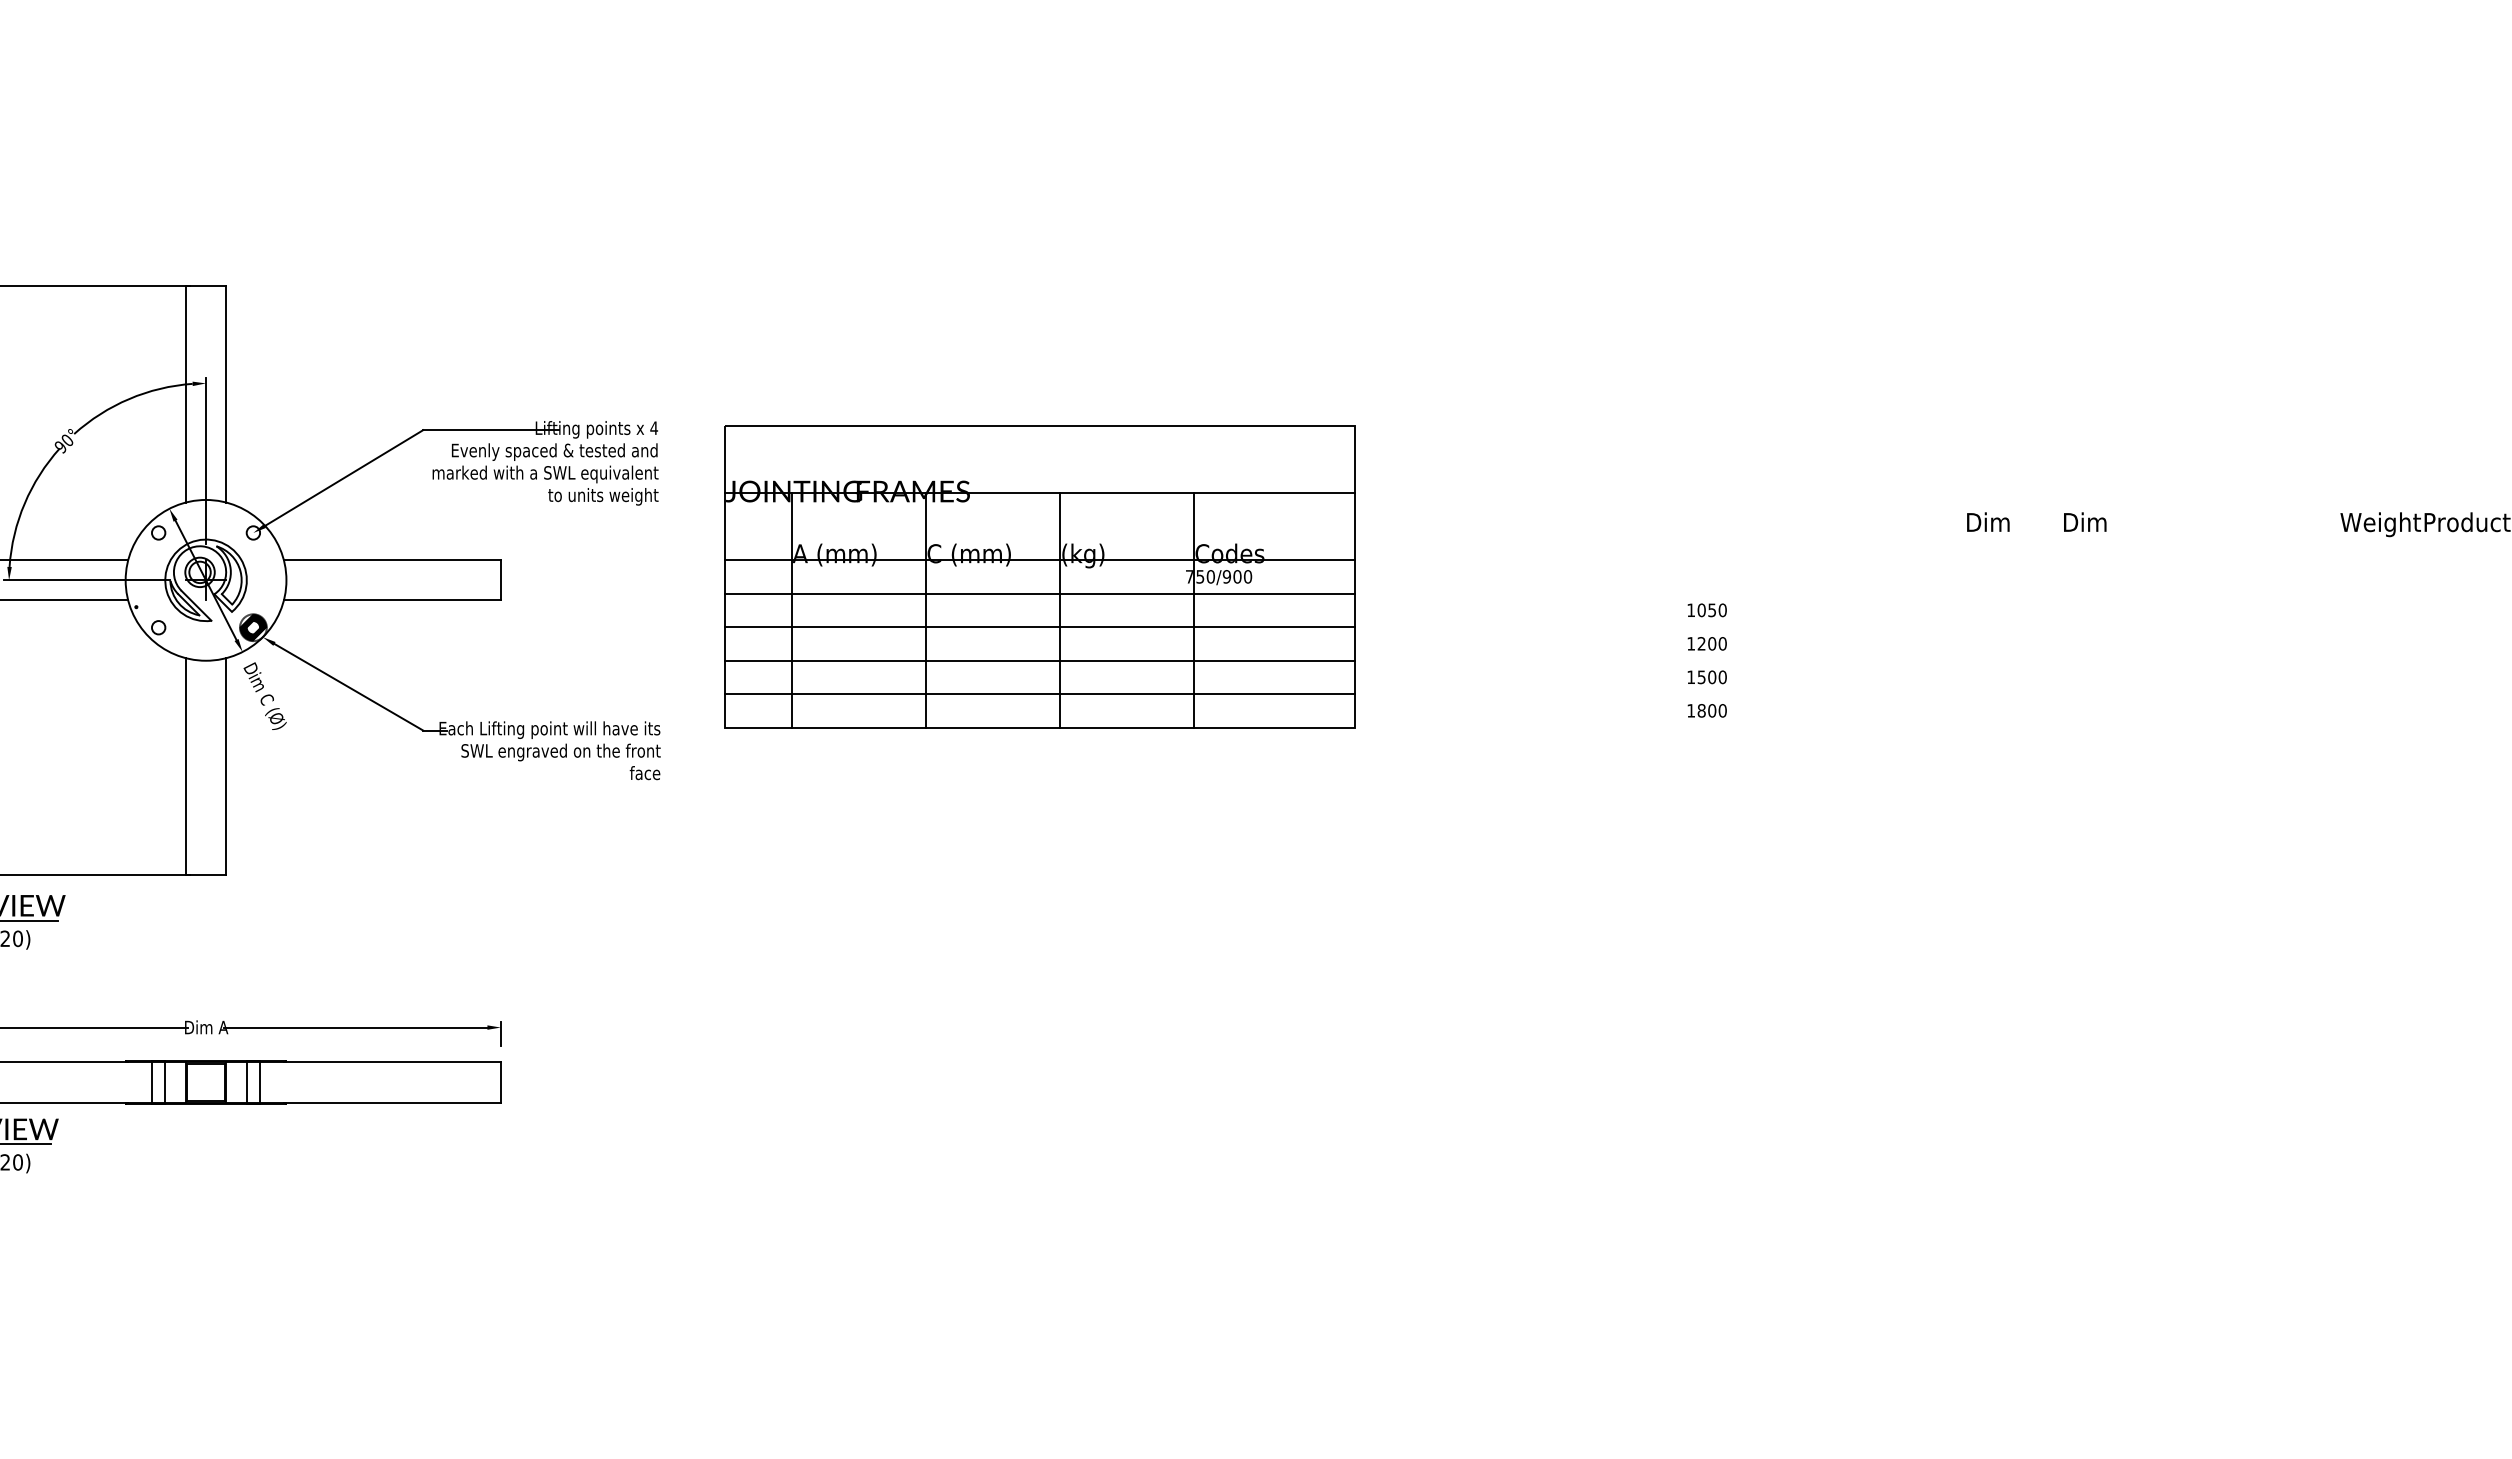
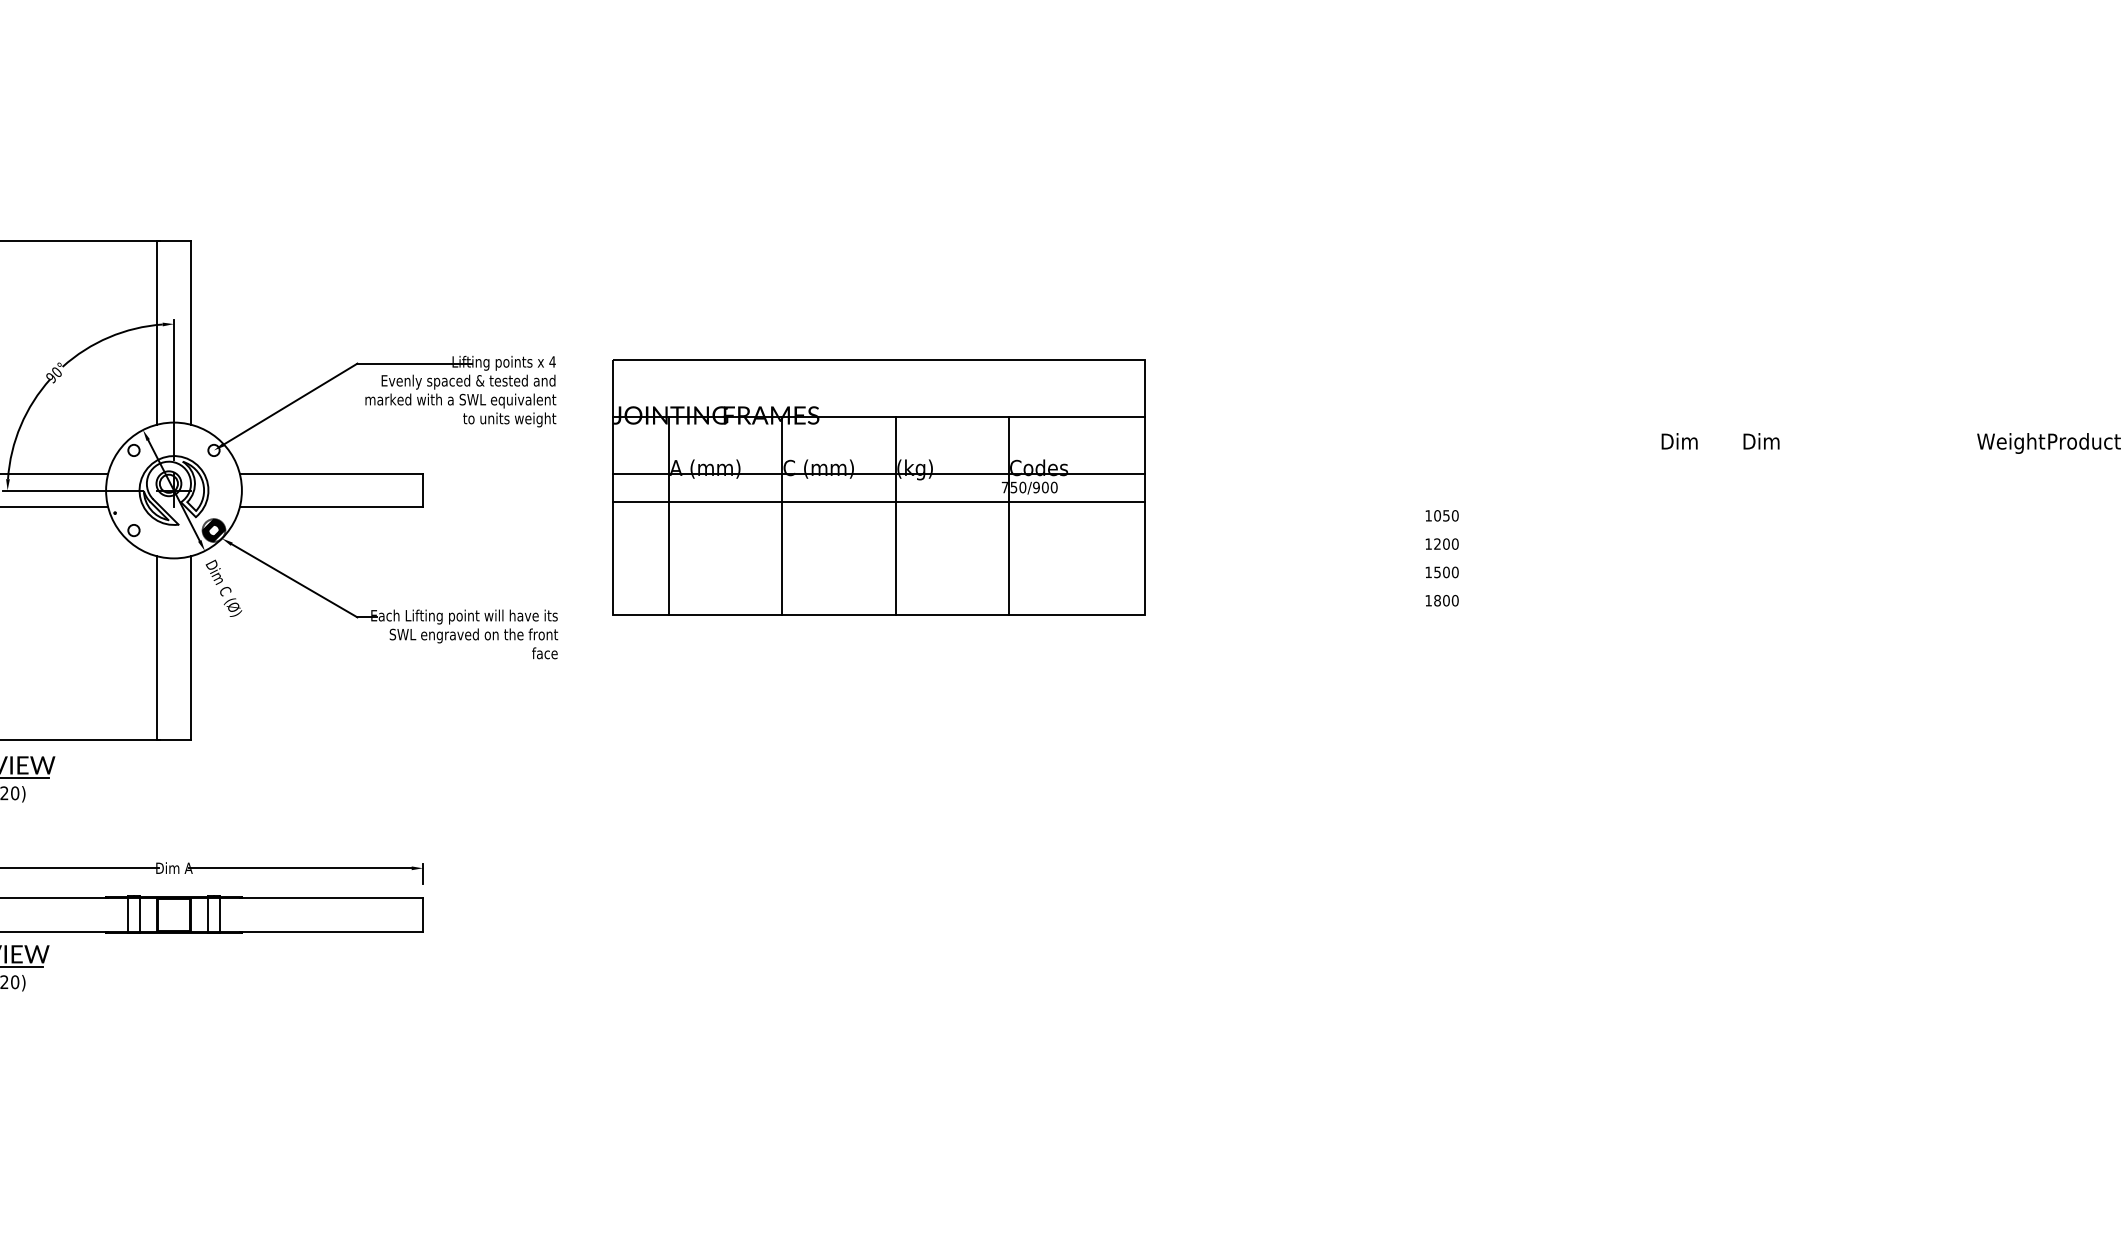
line: (1040, 627) -> (878, 530), removed
line: (1040, 660) -> (878, 558), removed
line: (1040, 694) -> (878, 586), removed

